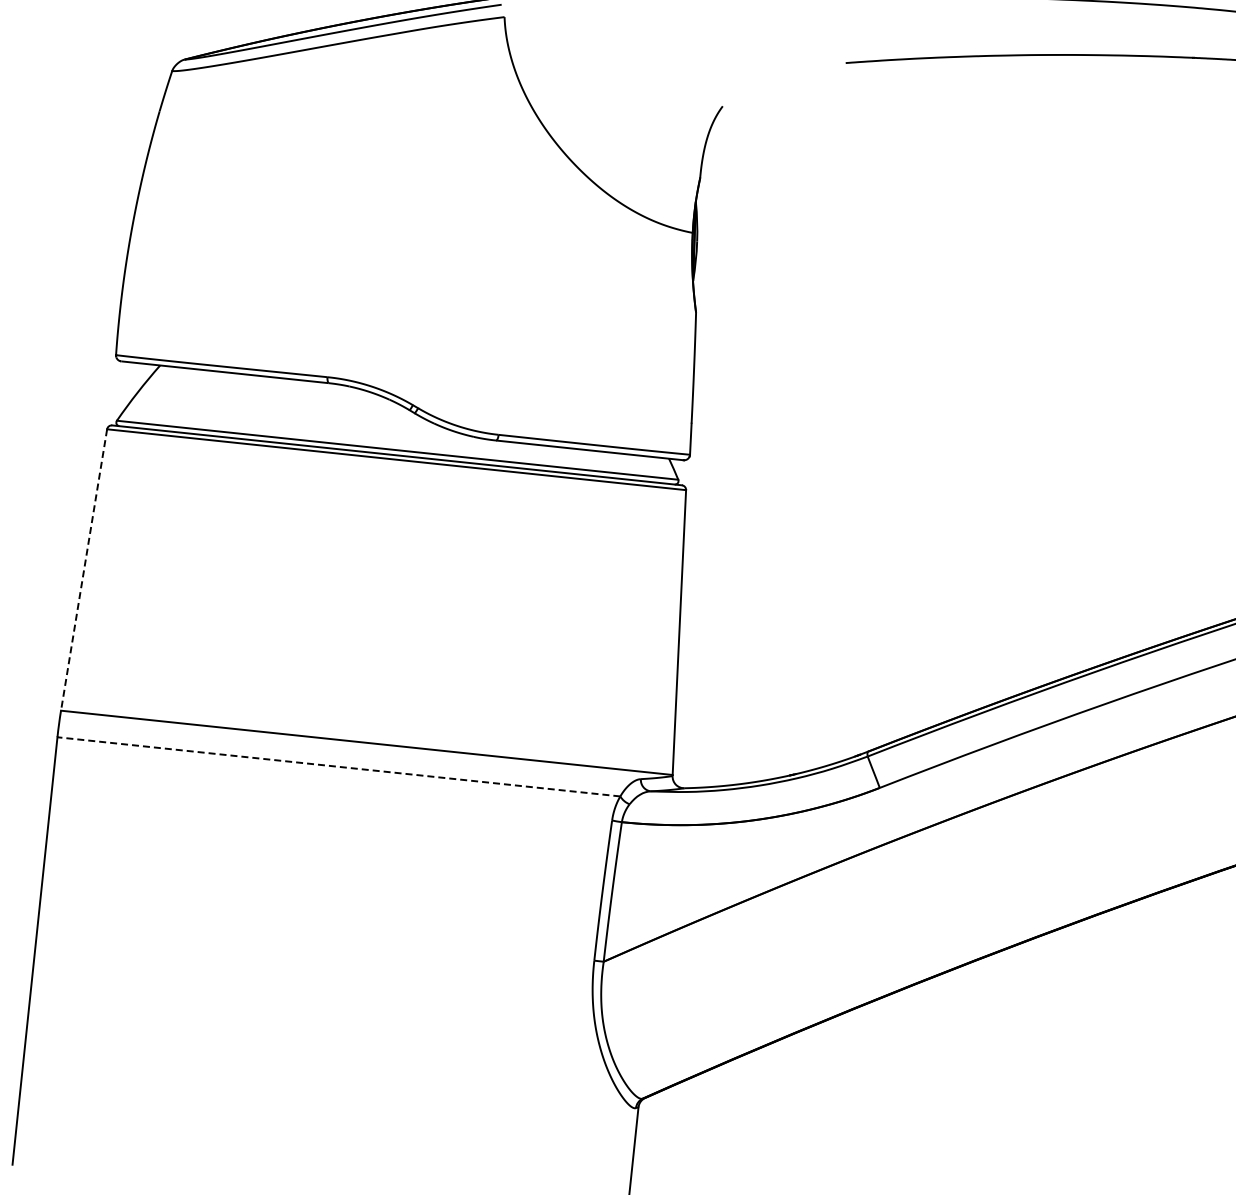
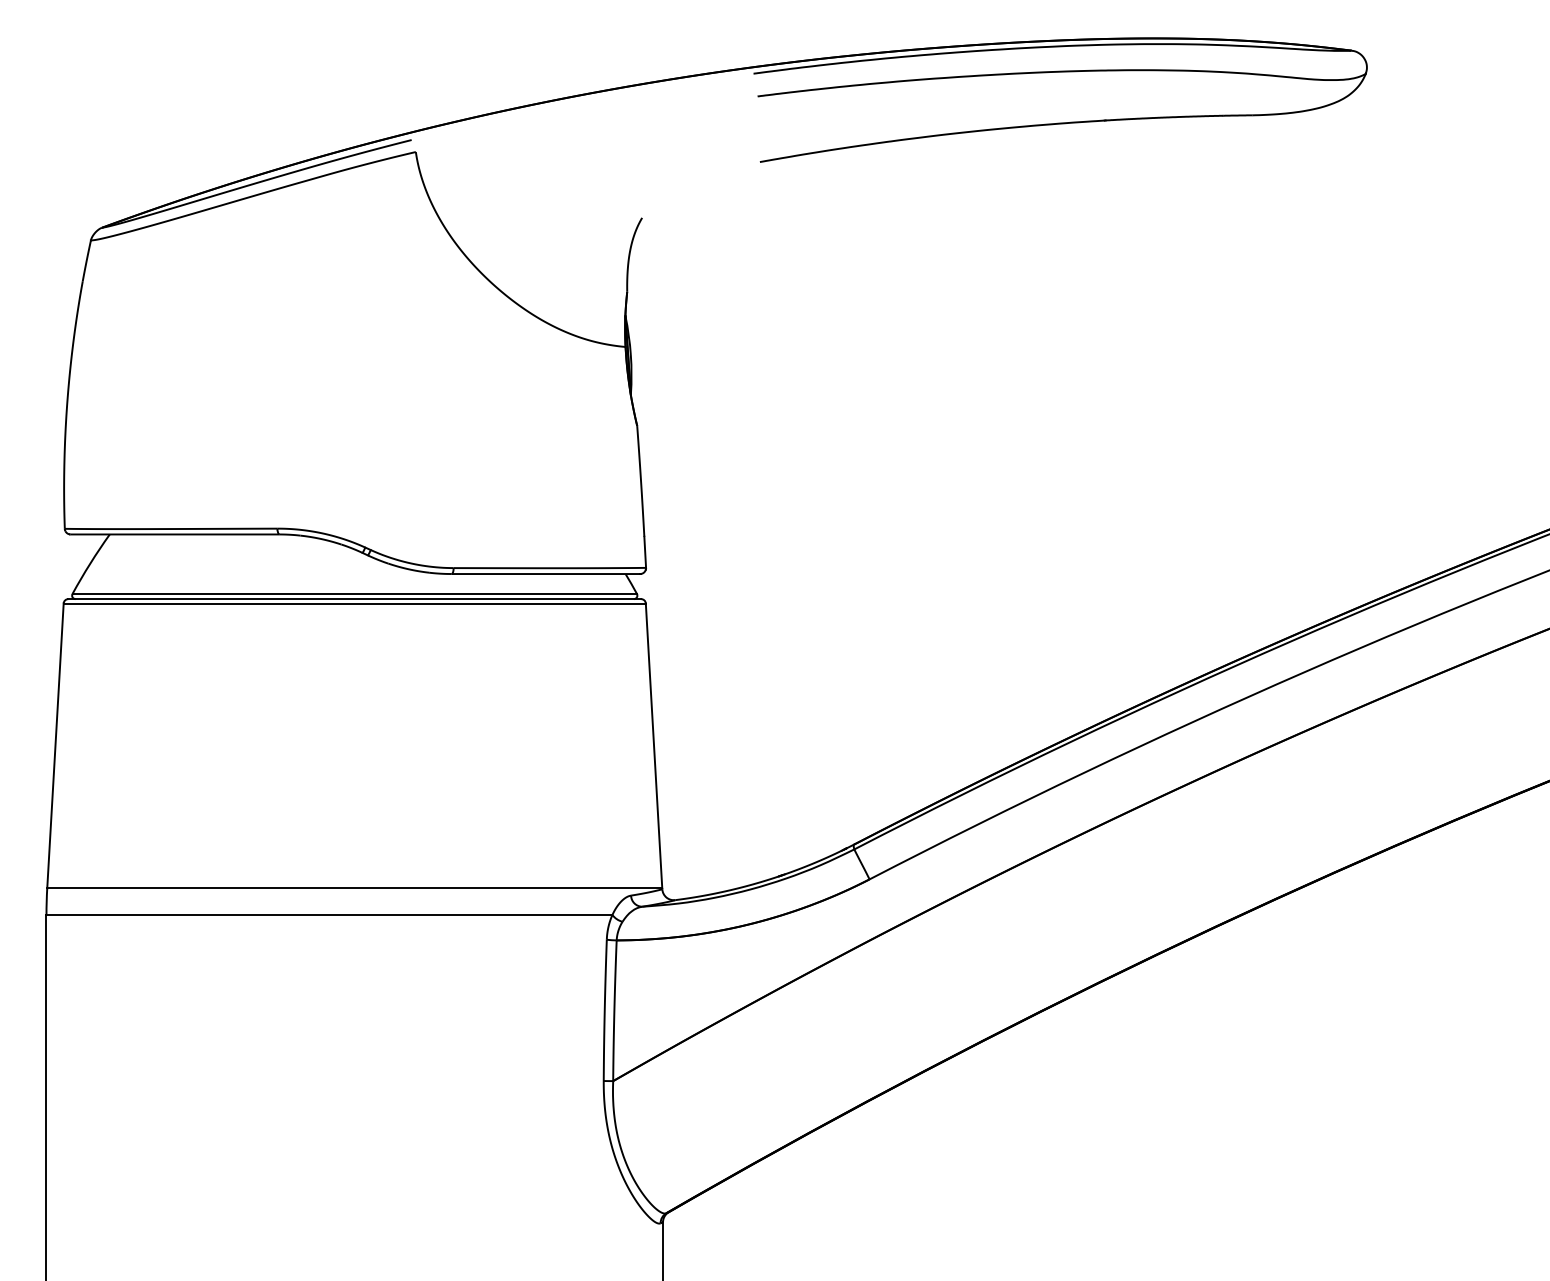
line: (84, 569) -> (55, 745), dashed -> solid
line: (338, 766) -> (329, 914), dashed -> solid

